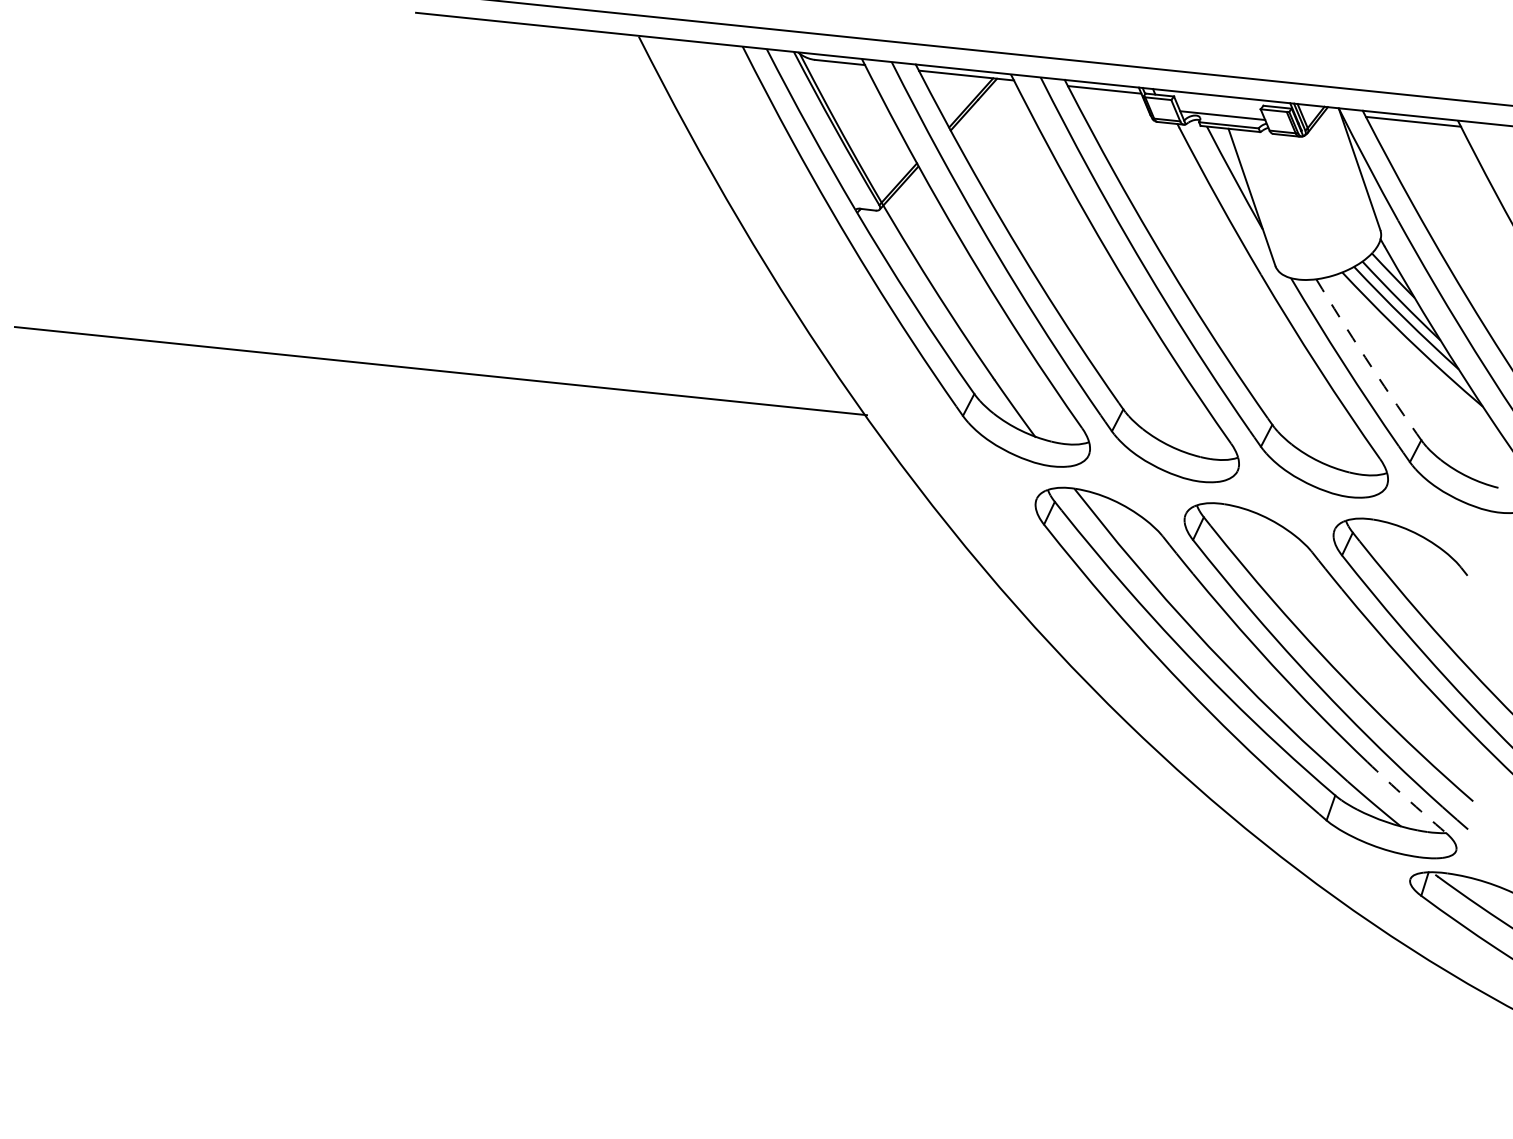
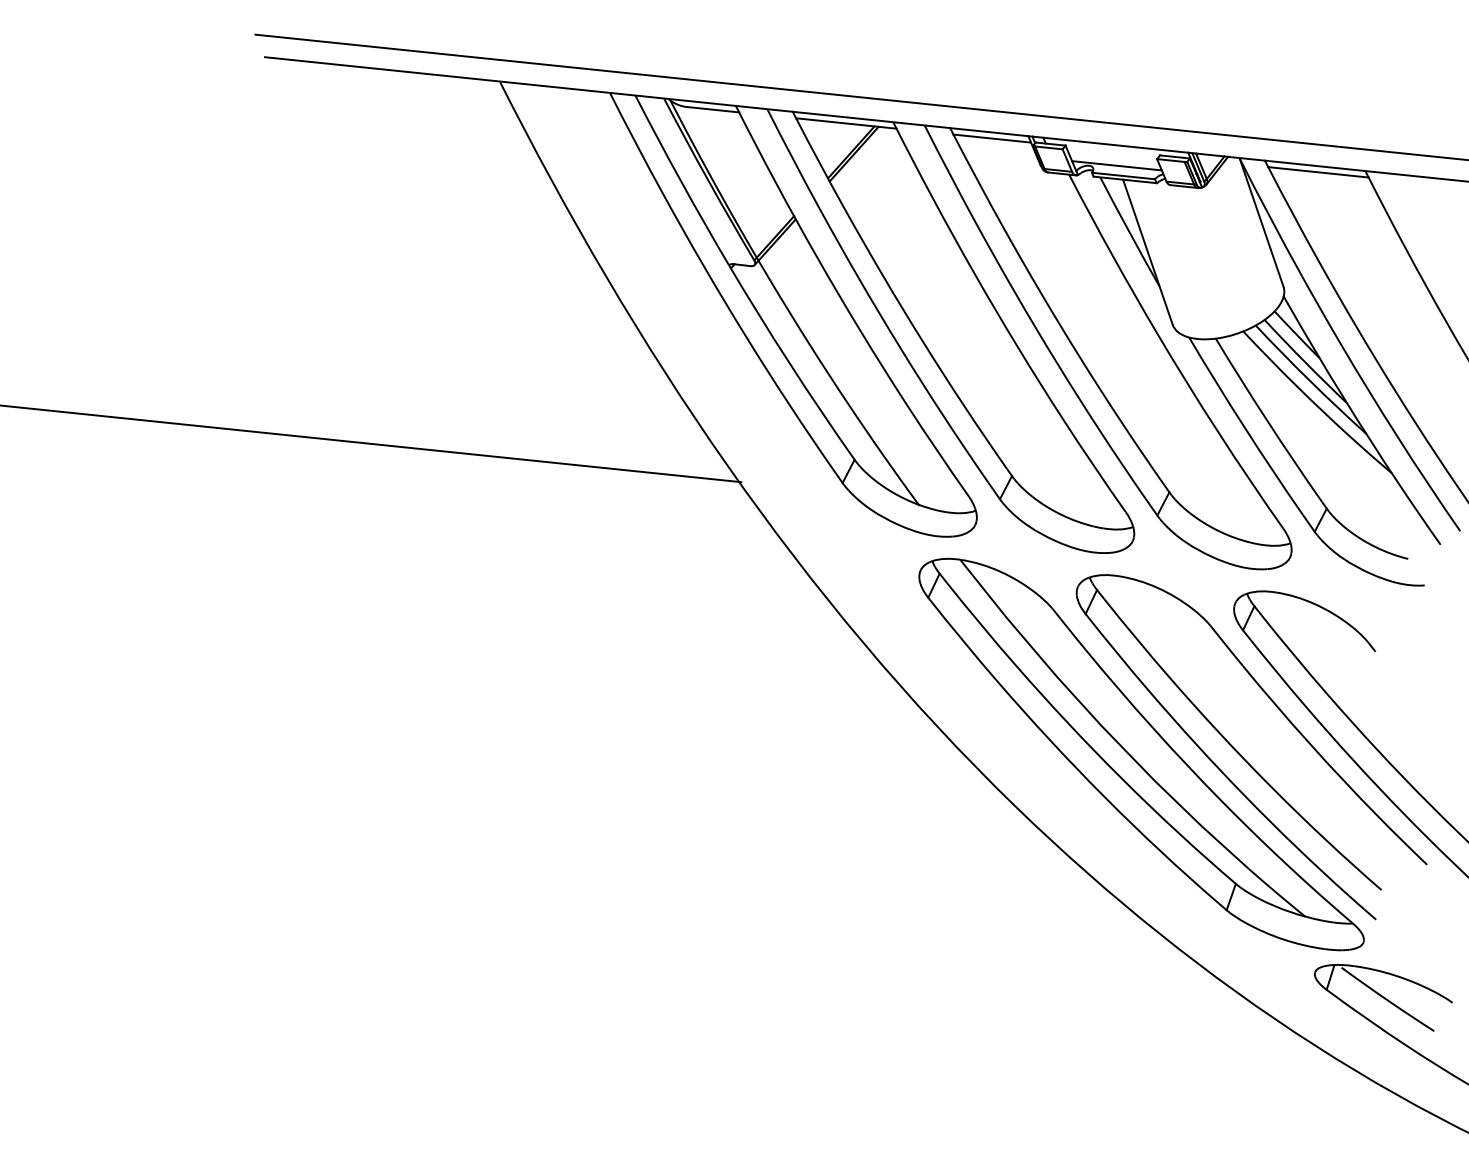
arc: (1365, 357) -> (1267, 421), dashed -> solid
arc: (1406, 797) -> (1311, 885), dashed -> solid

